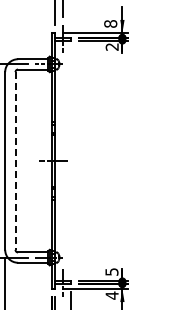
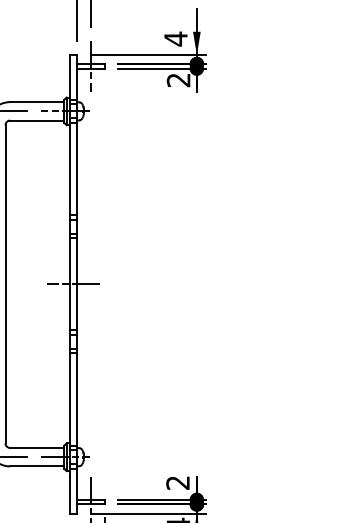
text: (110, 23) -> (175, 38), 8 -> 4
line: (15, 161) -> (5, 285), dashed -> solid
text: (111, 271) -> (177, 482), 5 -> 2

